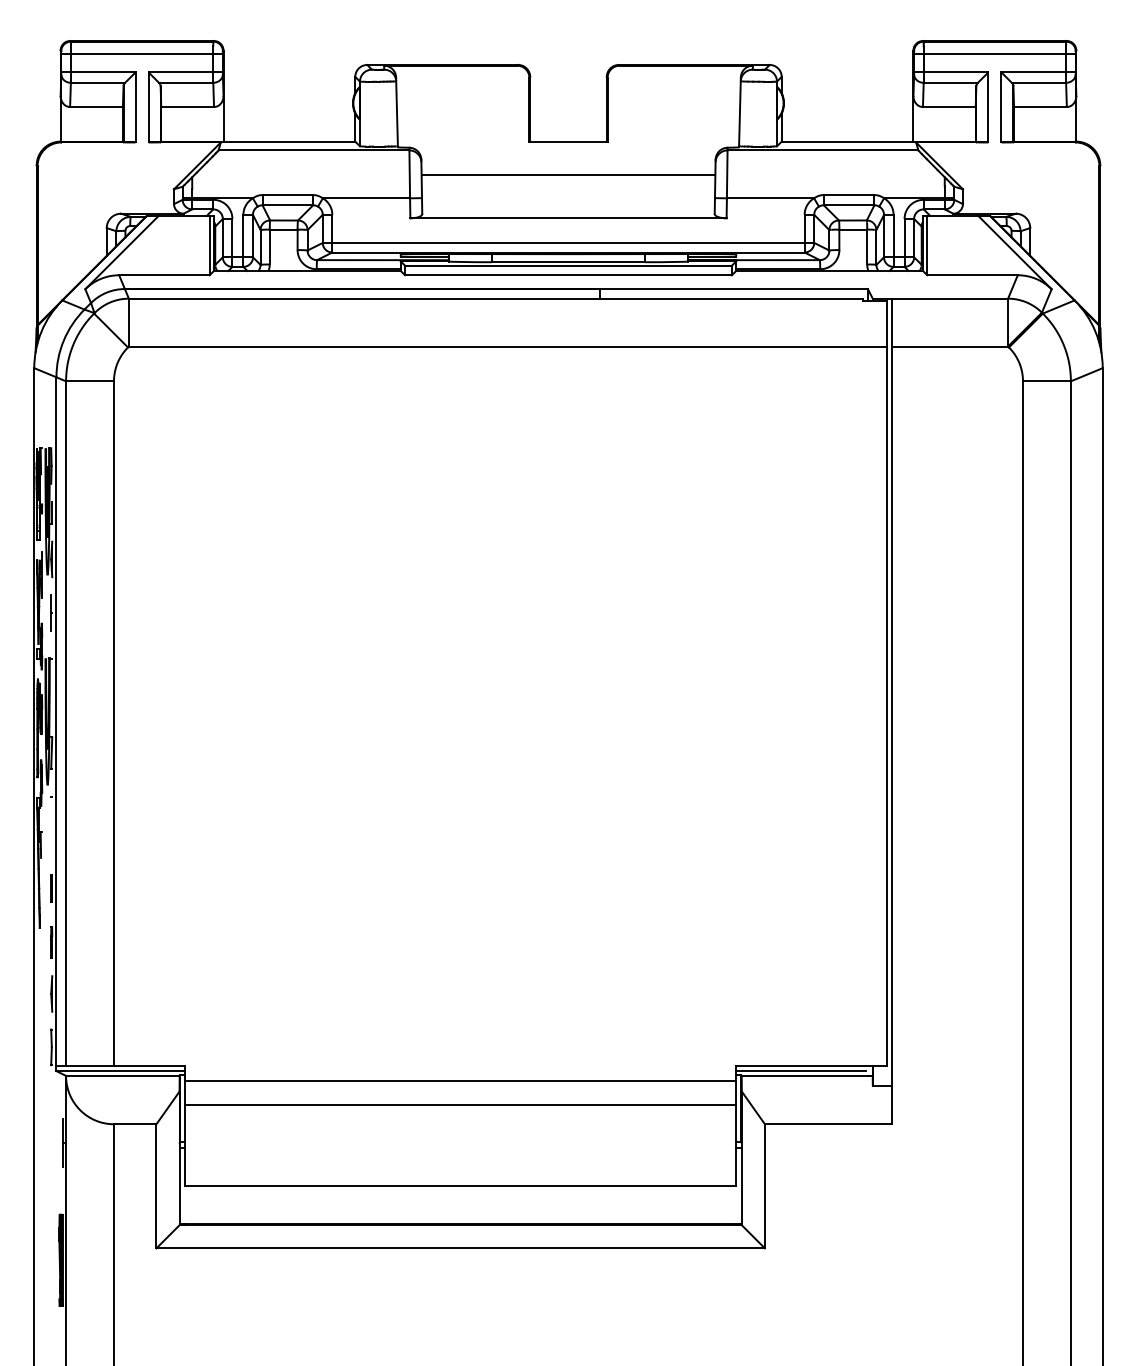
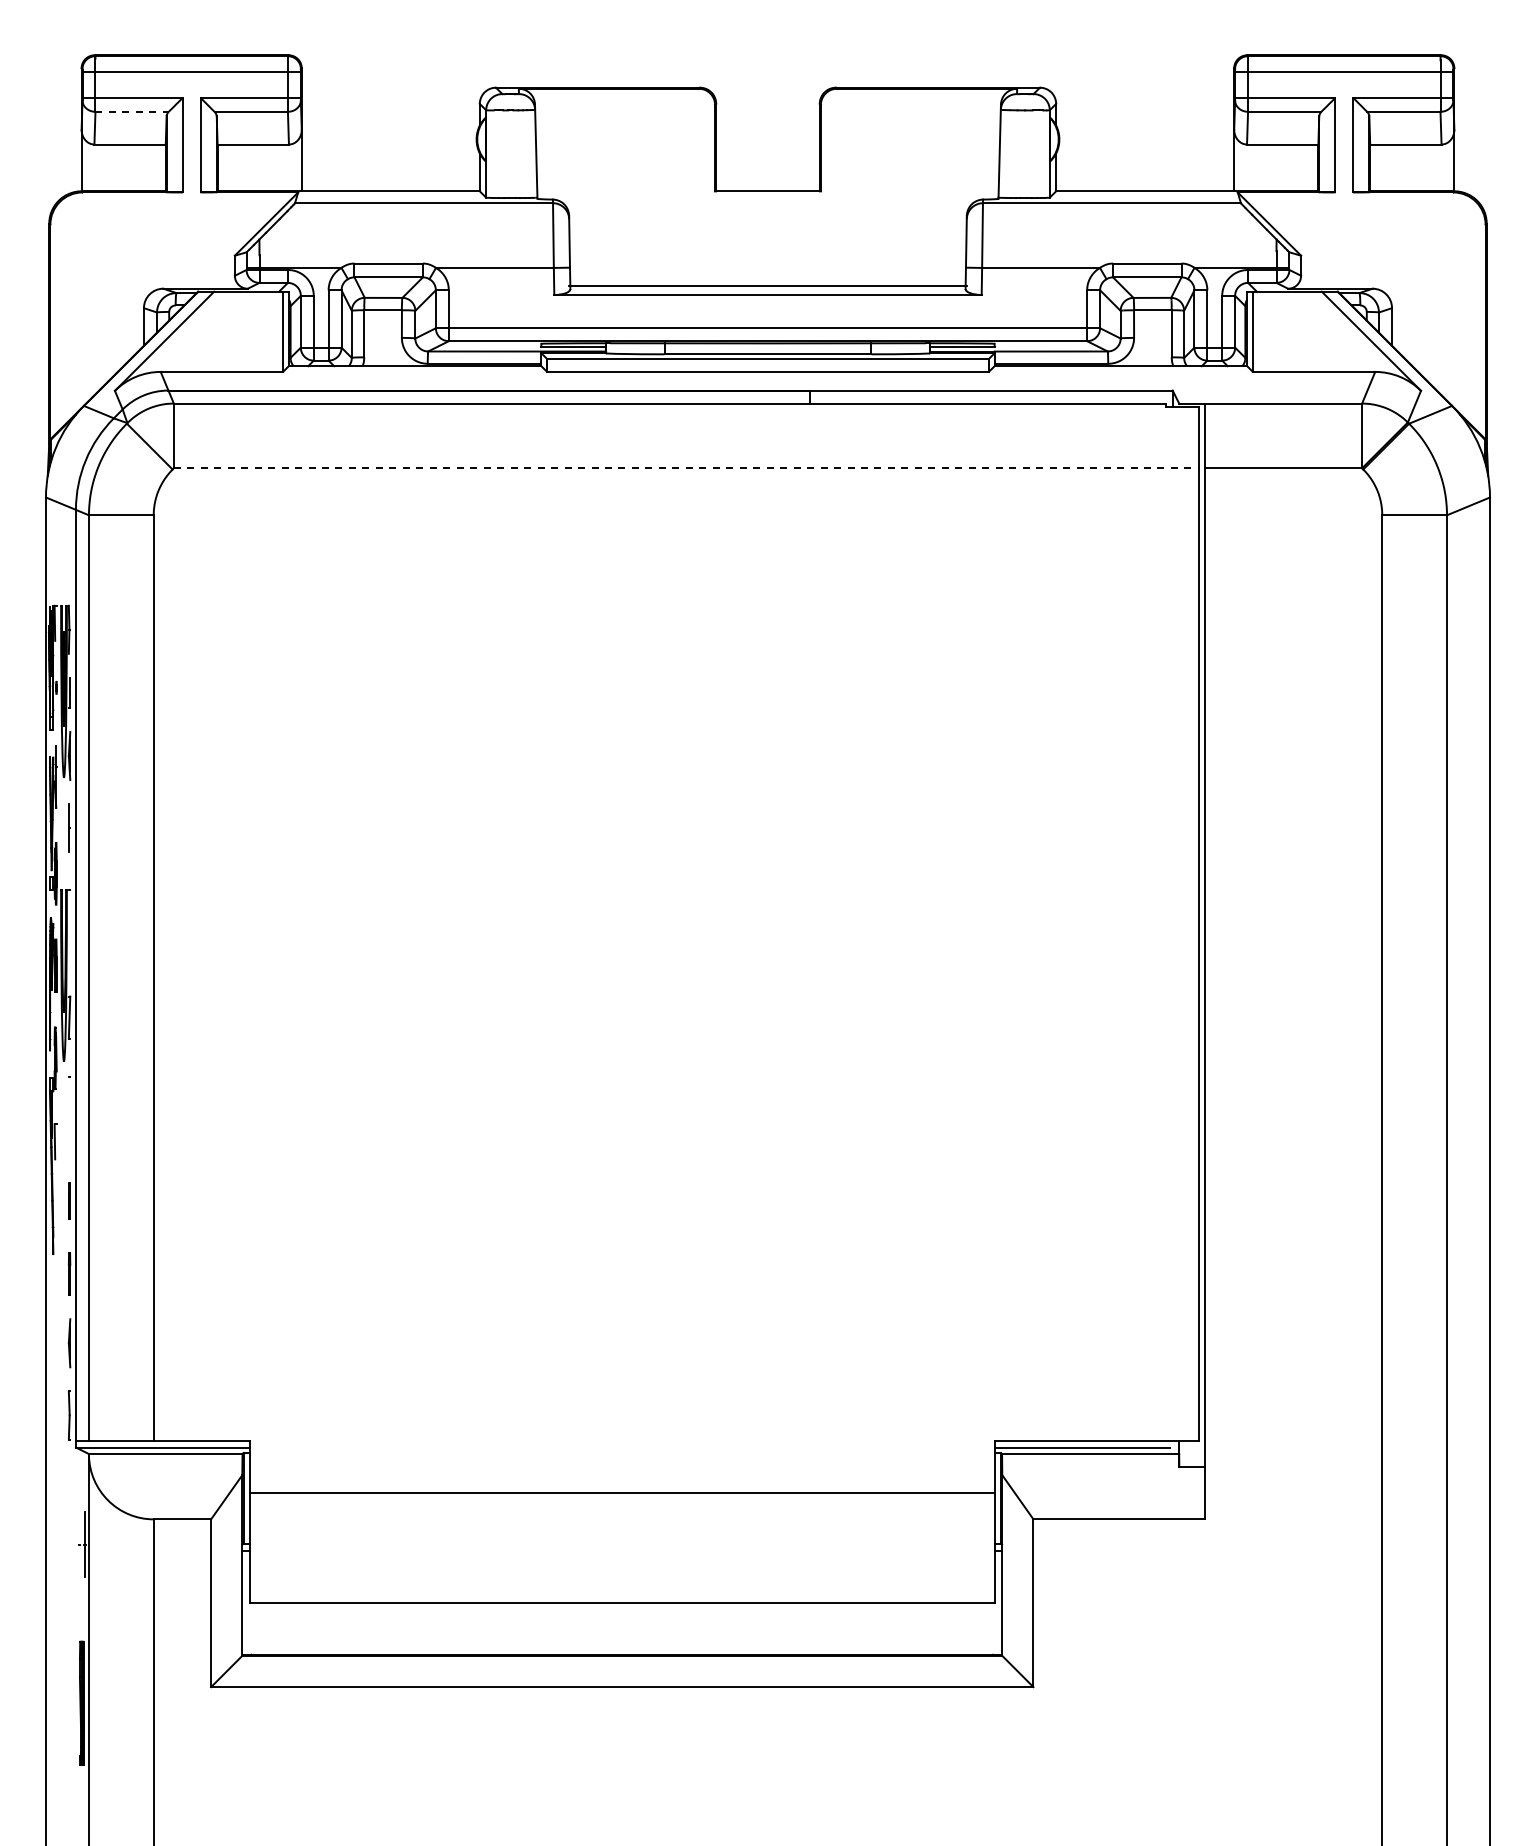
line: (98, 82) -> (132, 111), solid -> dashed
line: (568, 175) -> (767, 285), moved
line: (508, 346) -> (686, 468), solid -> dashed
line: (460, 1080) -> (621, 1460), removed

